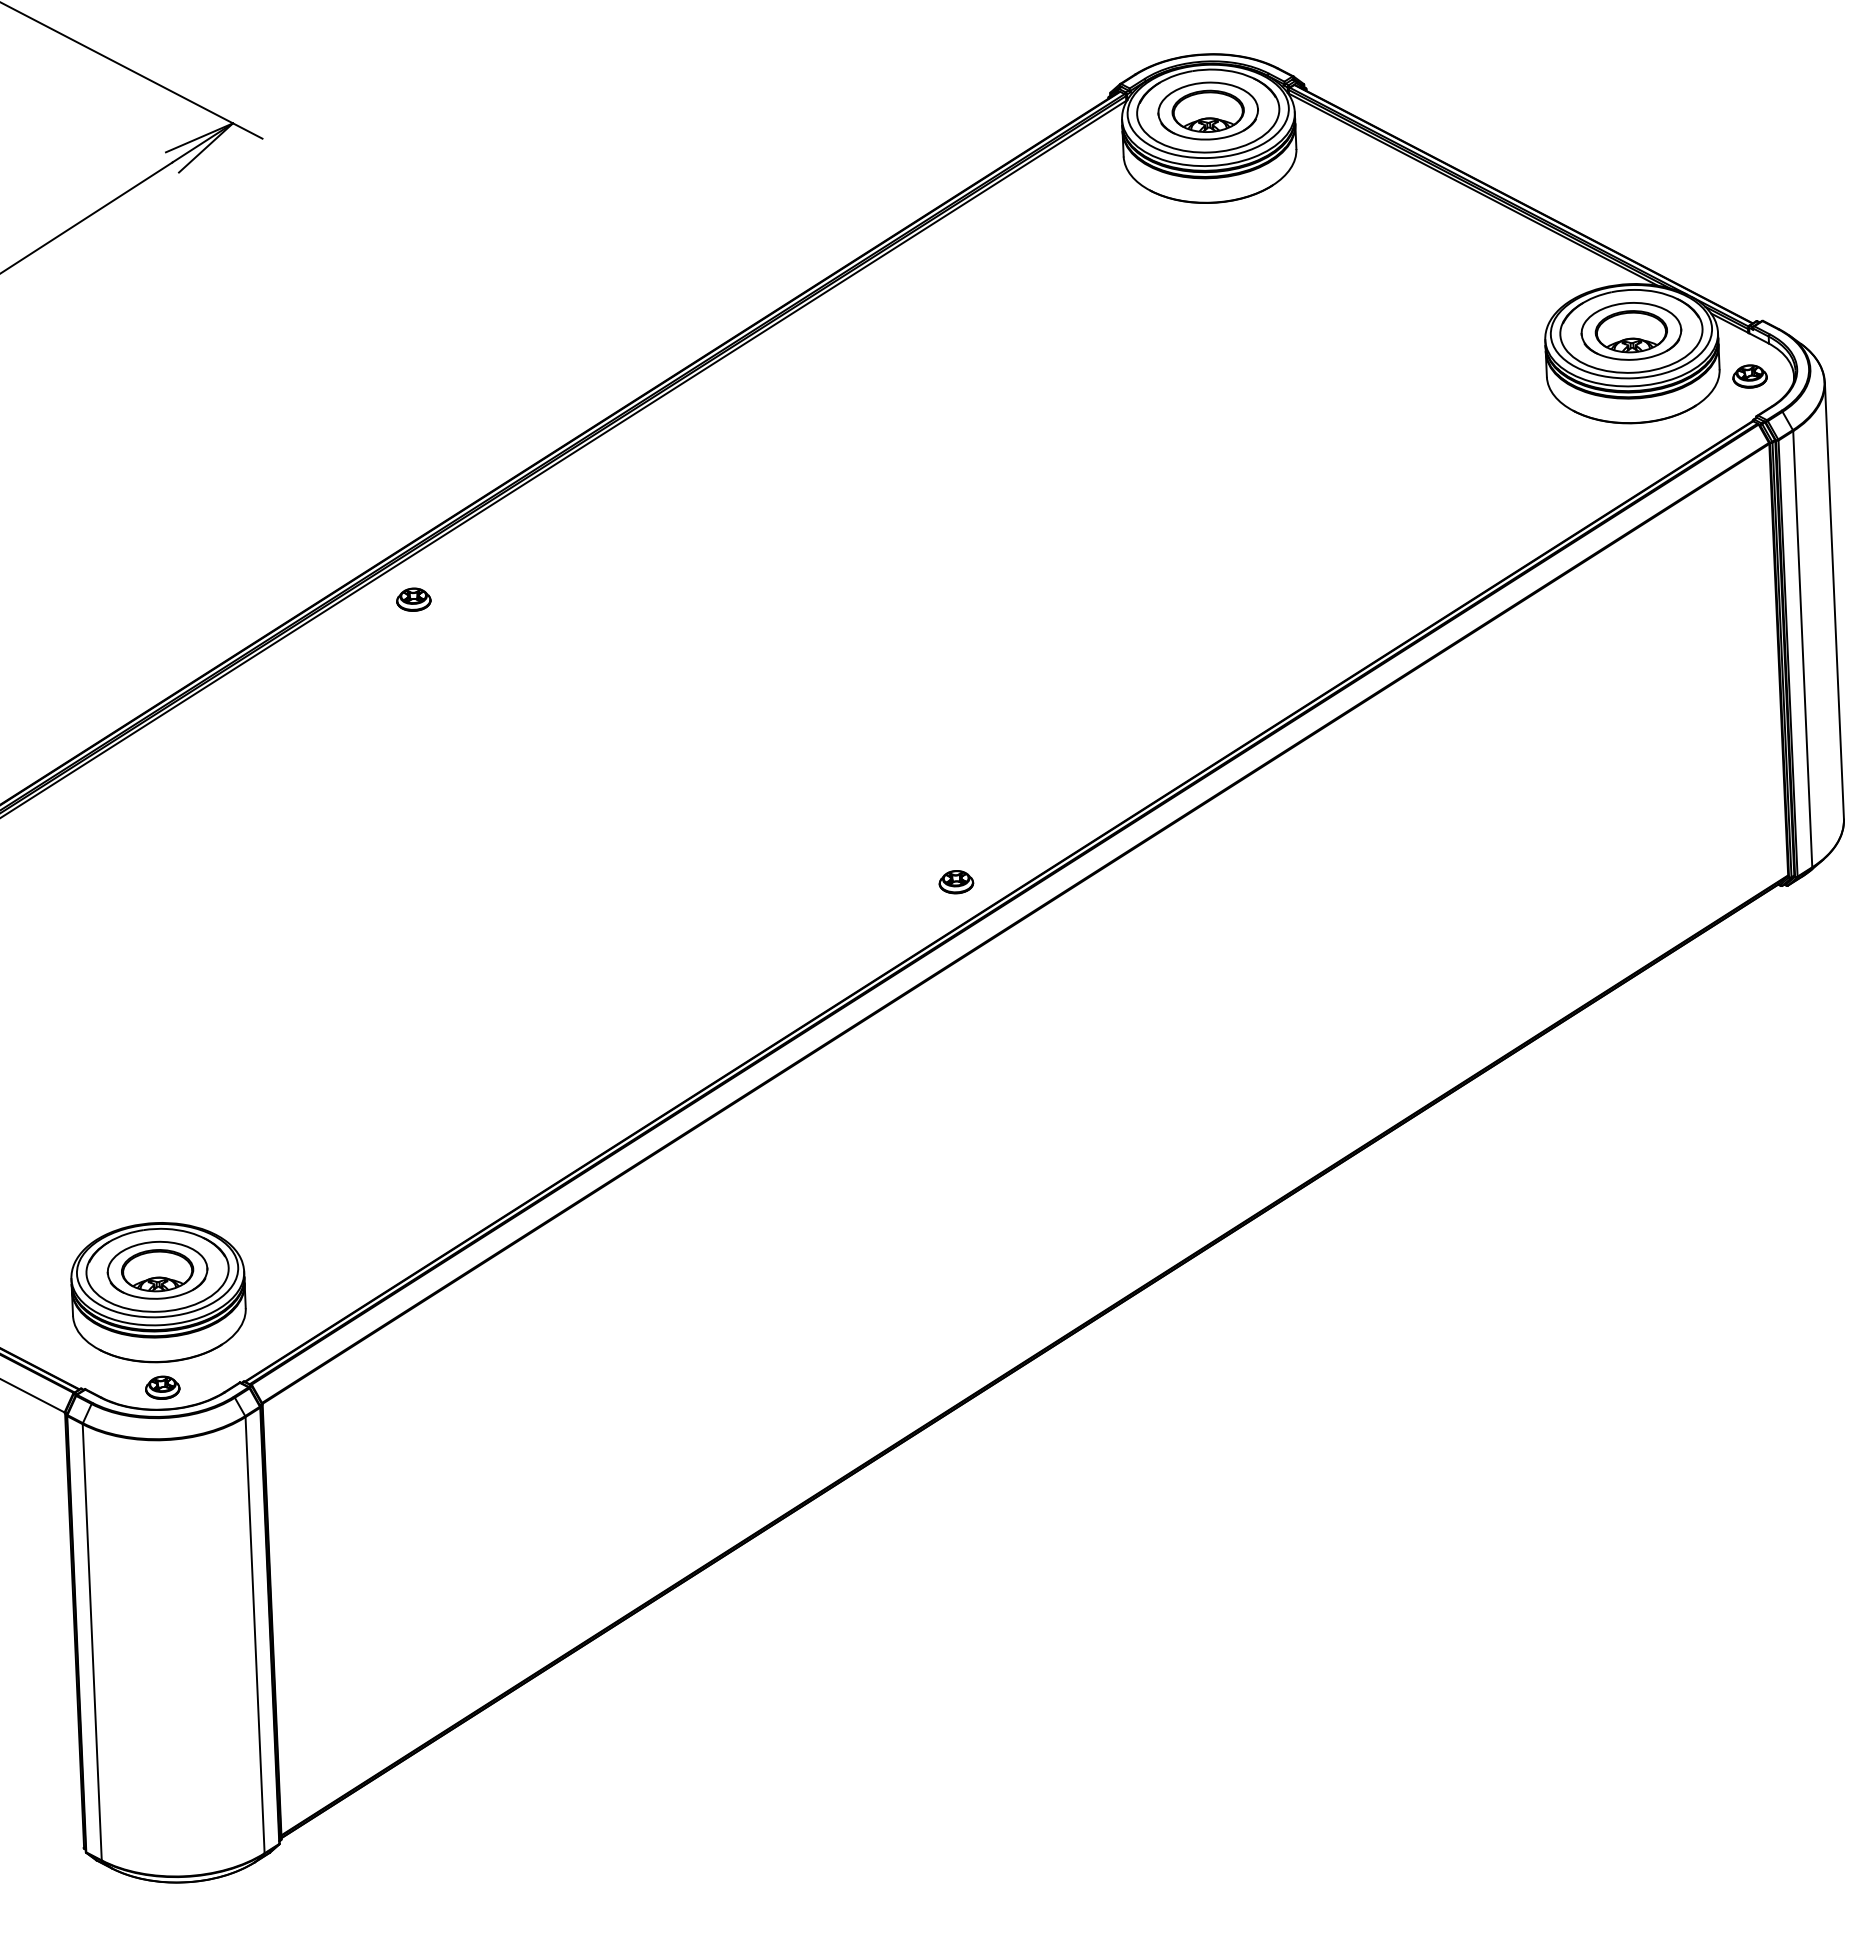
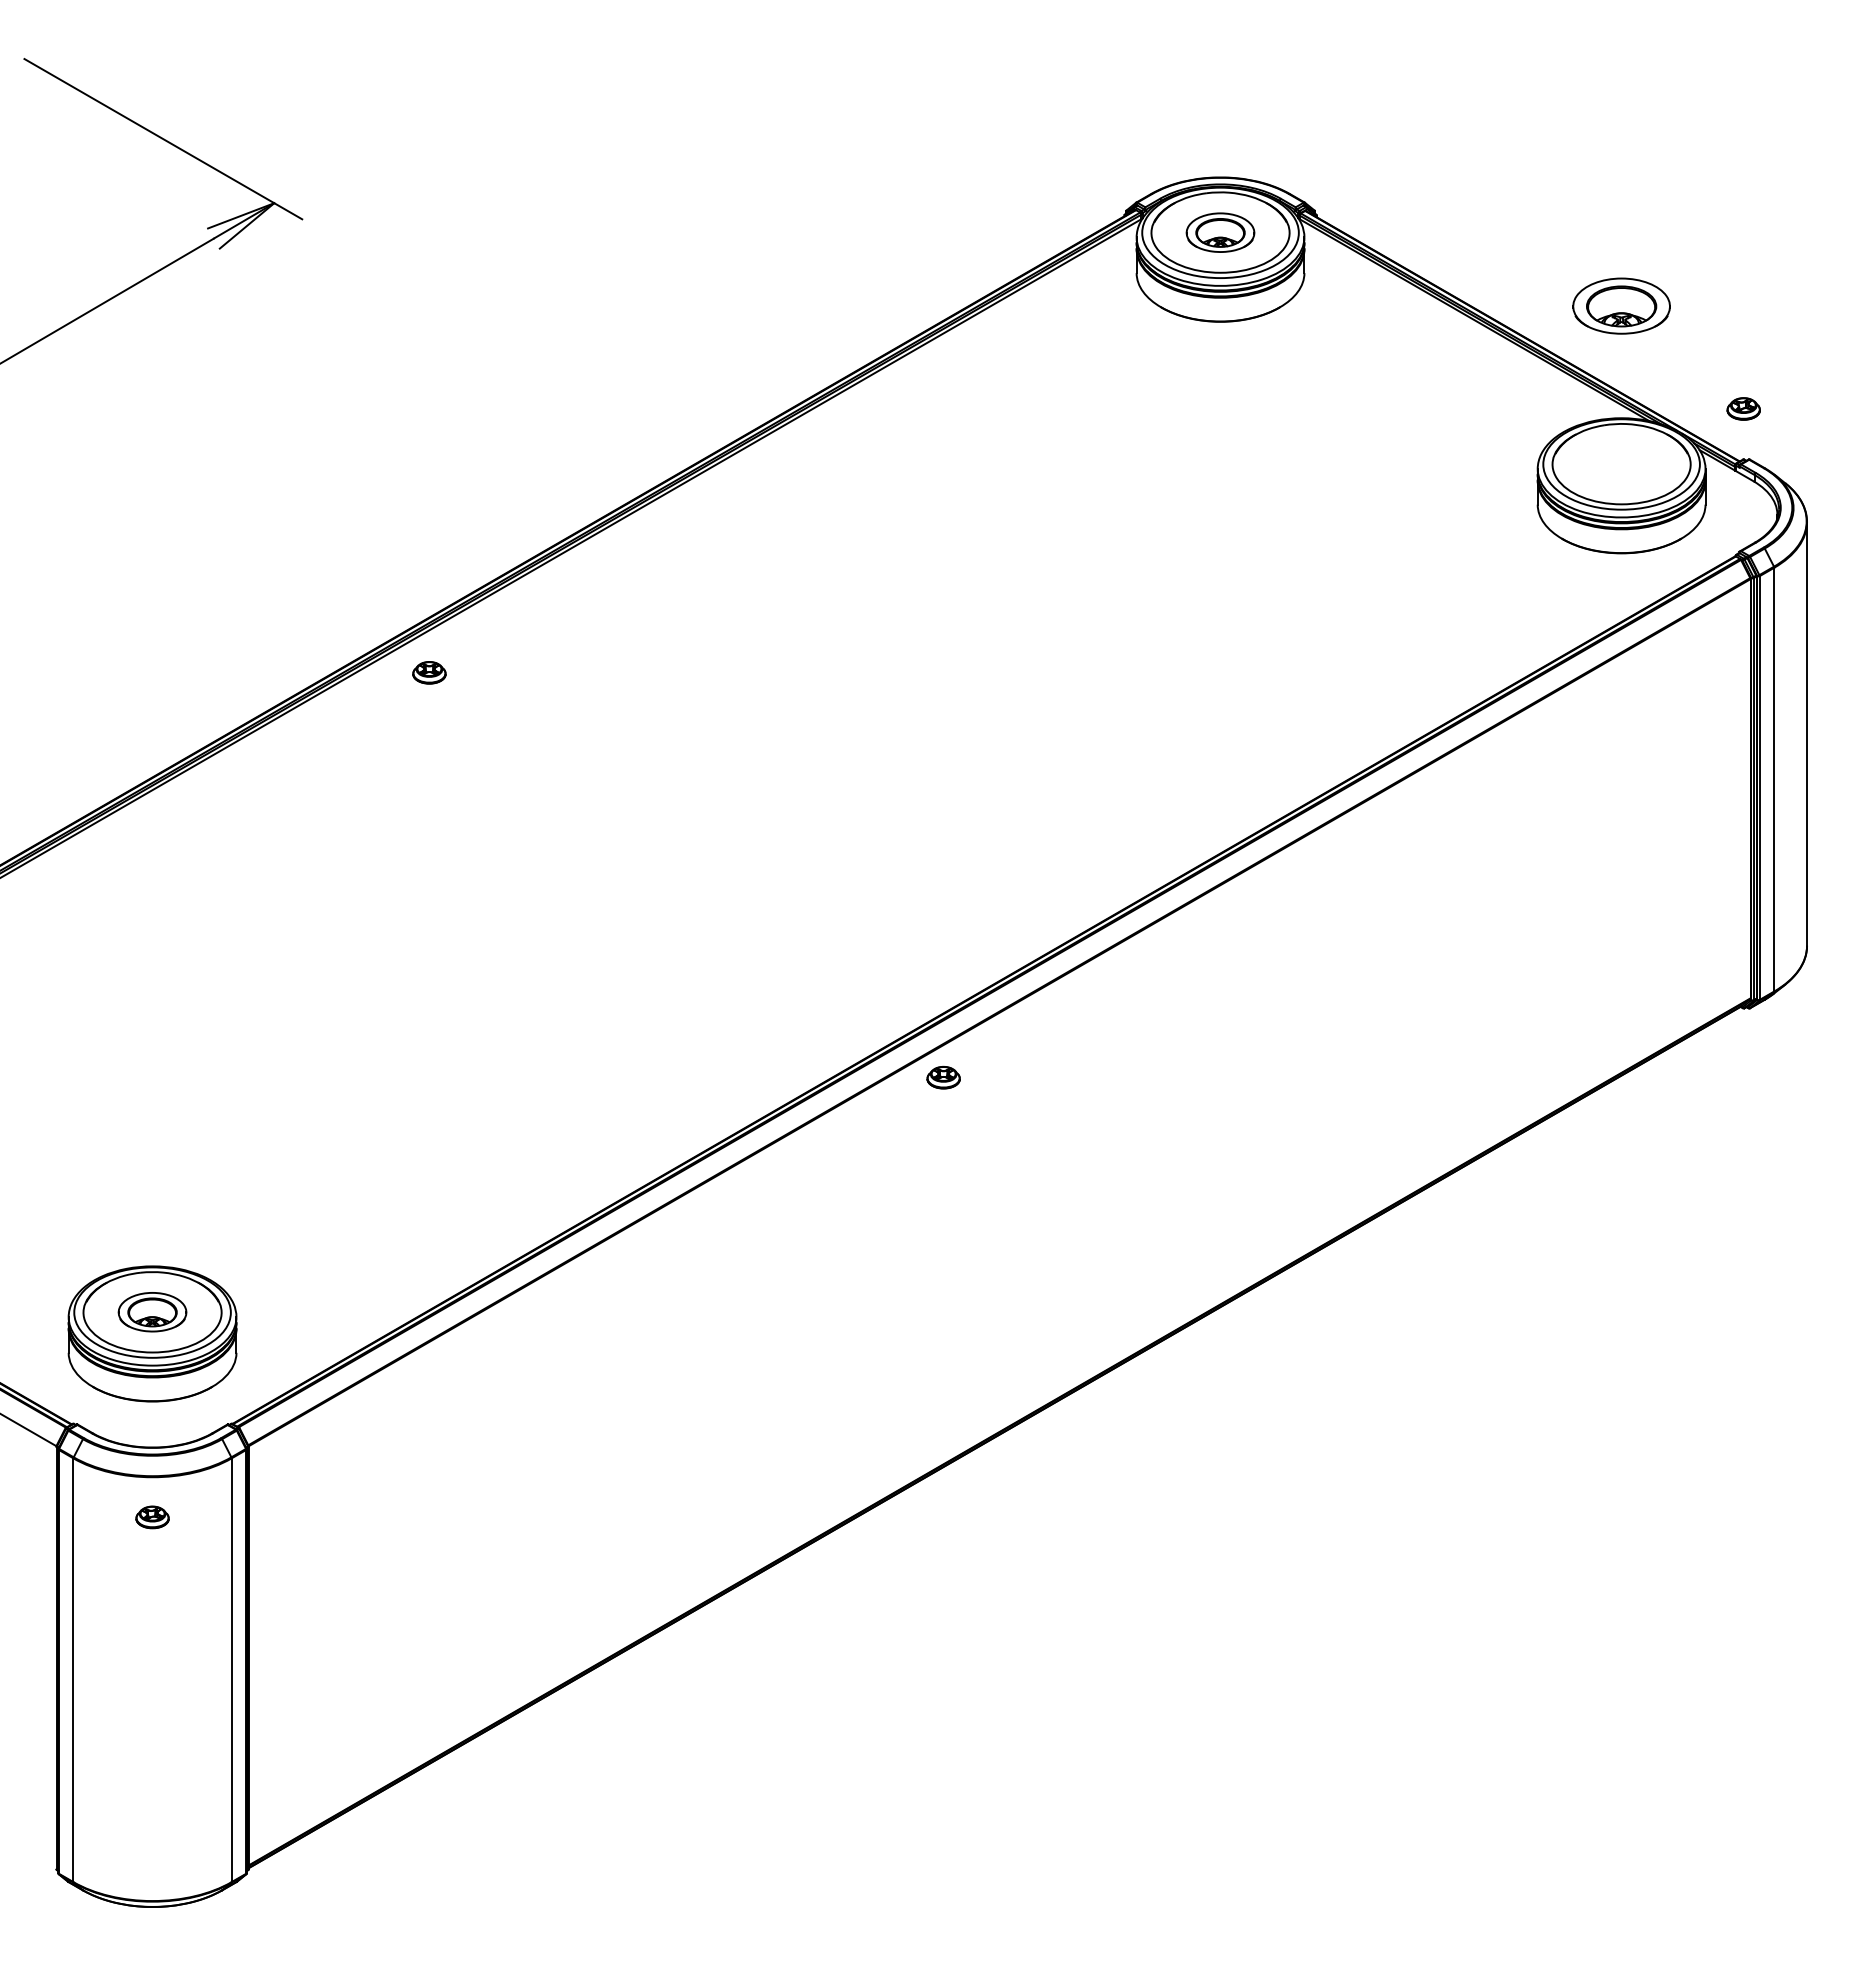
part: (1208, 110) -> (1220, 232), size x0.7
part: (1631, 330) -> (1621, 305), moved
part: (1749, 376) -> (1743, 408), moved
part: (956, 881) -> (943, 1077), moved
part: (157, 1269) -> (152, 1311), size x0.7
part: (162, 1387) -> (152, 1517), moved

